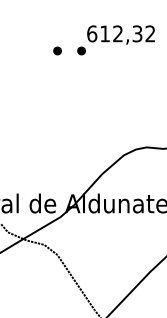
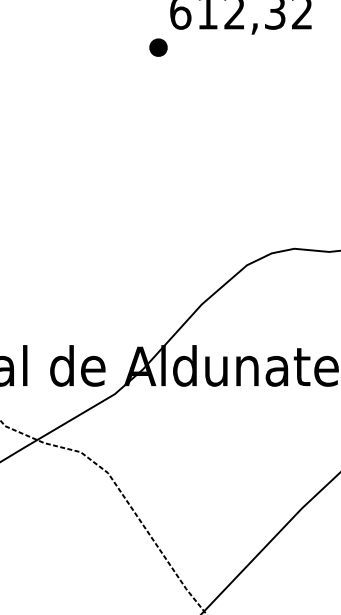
part: (57, 50) -> (108, 46), removed

